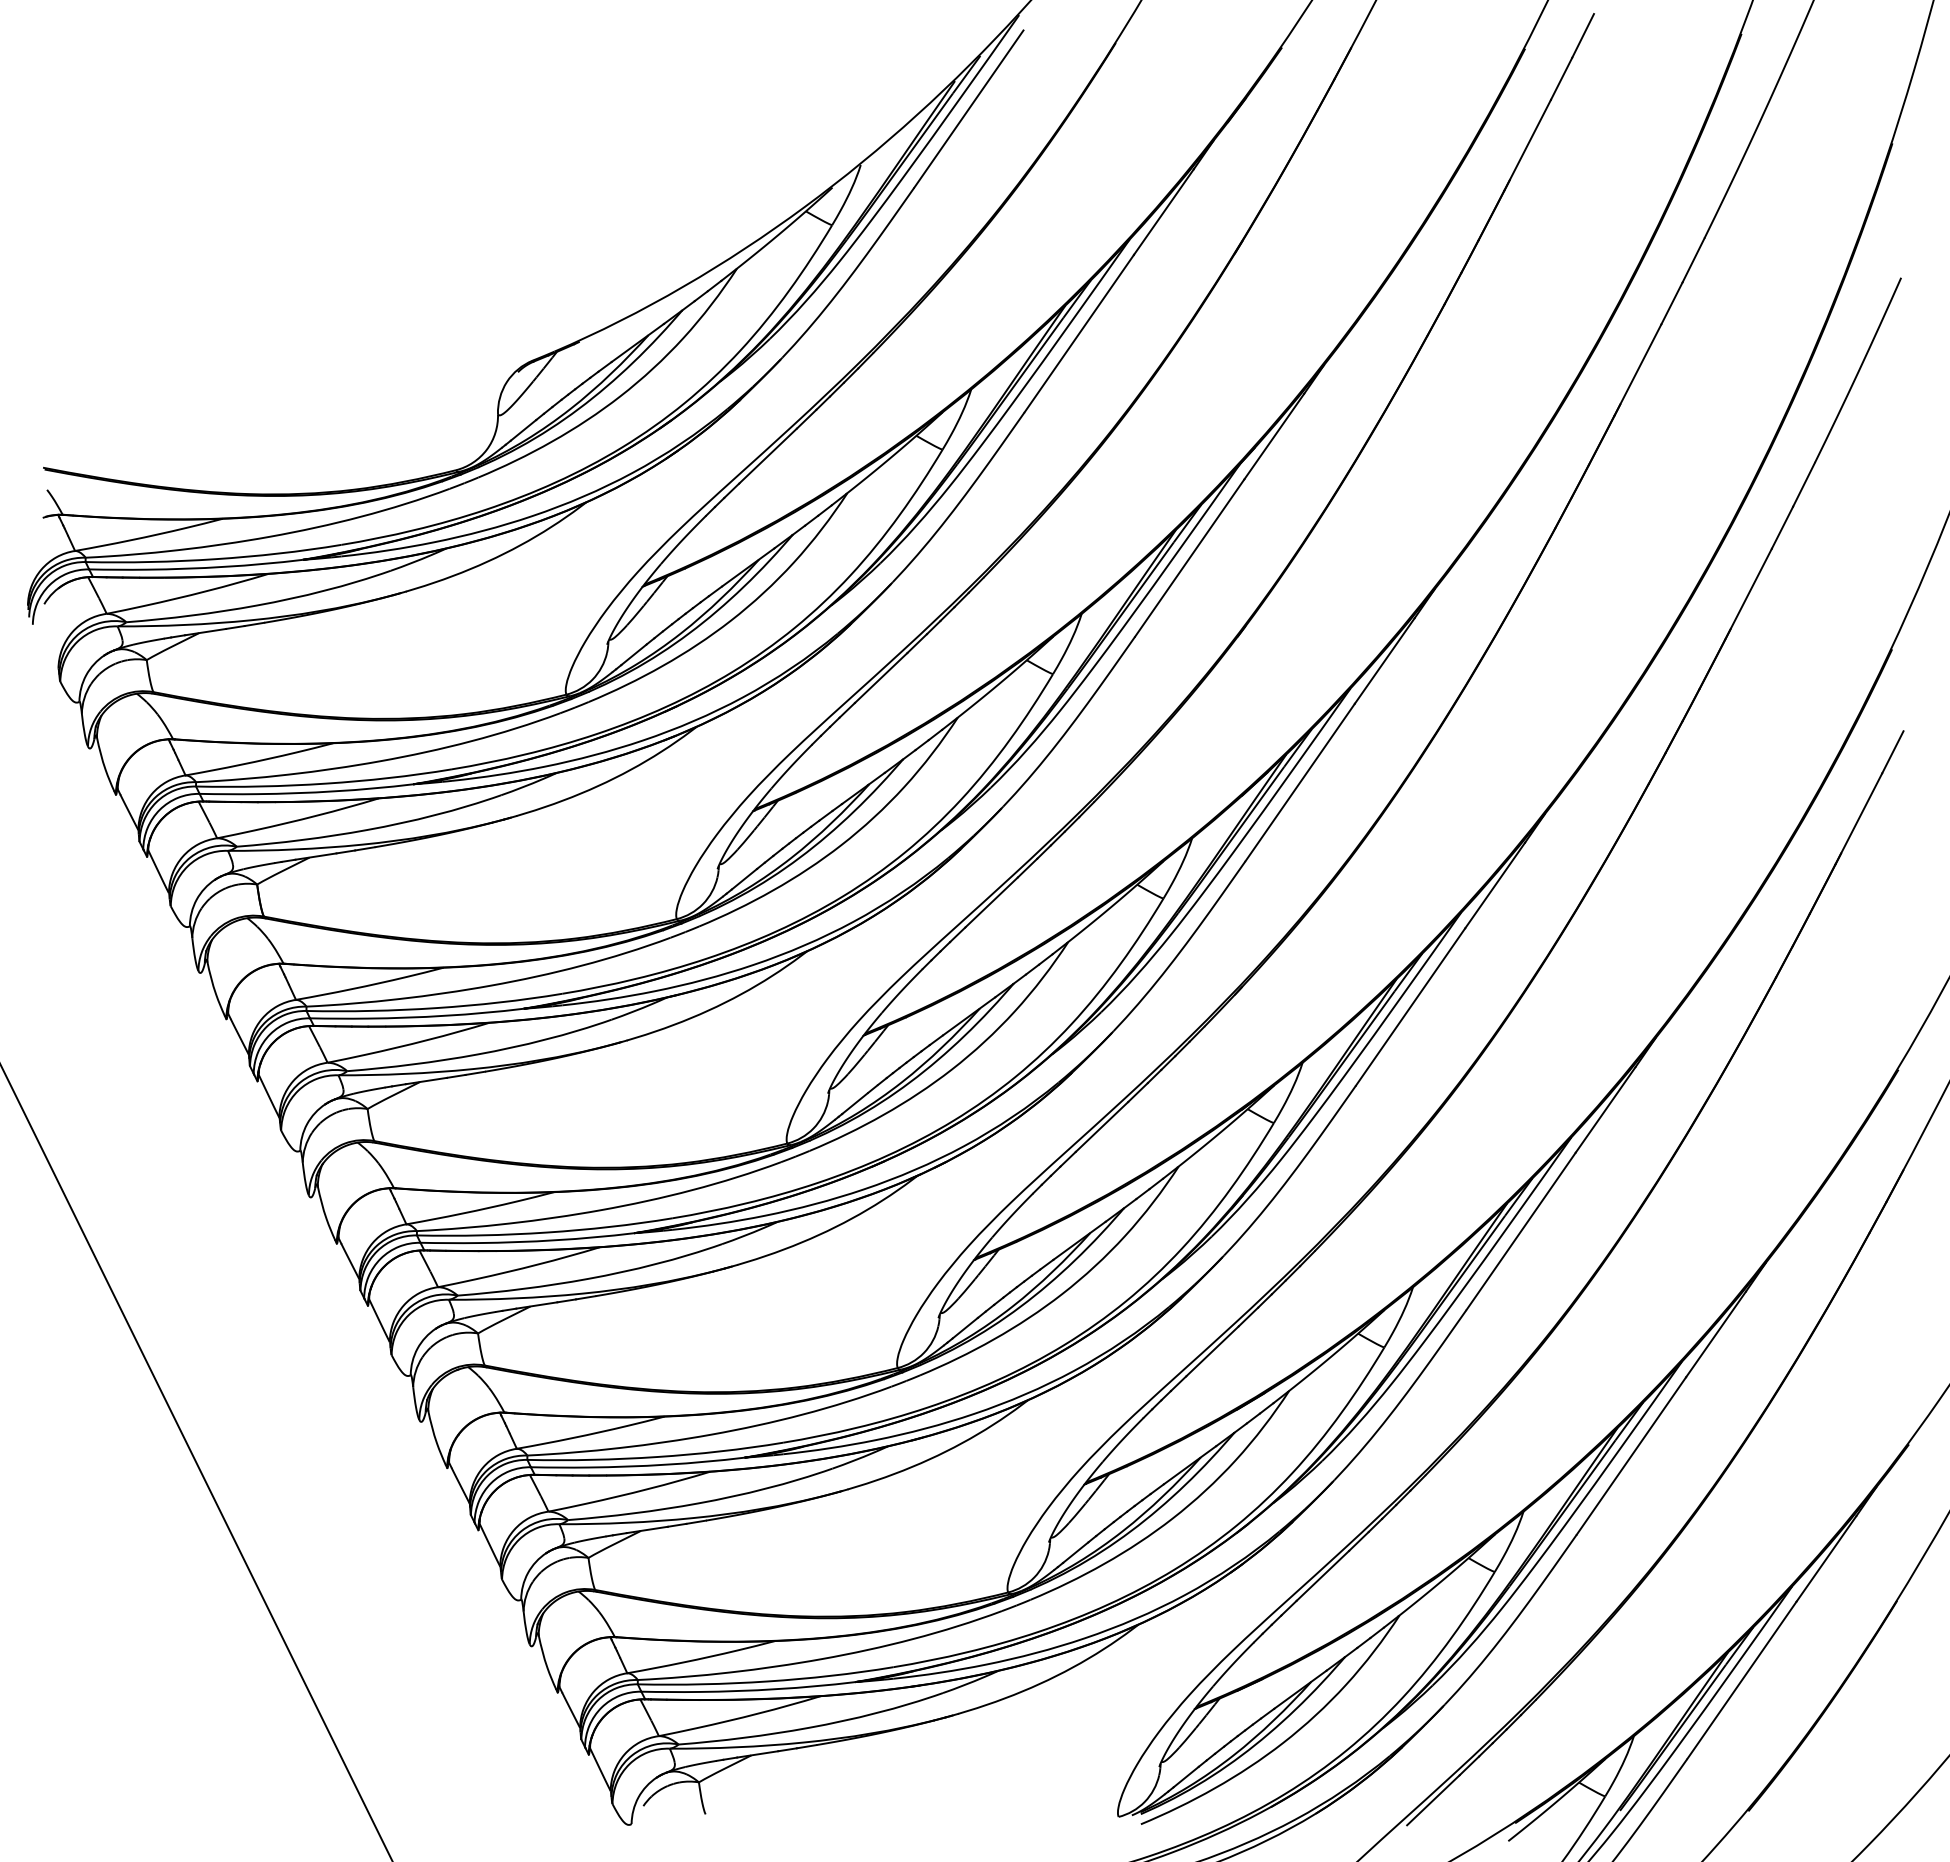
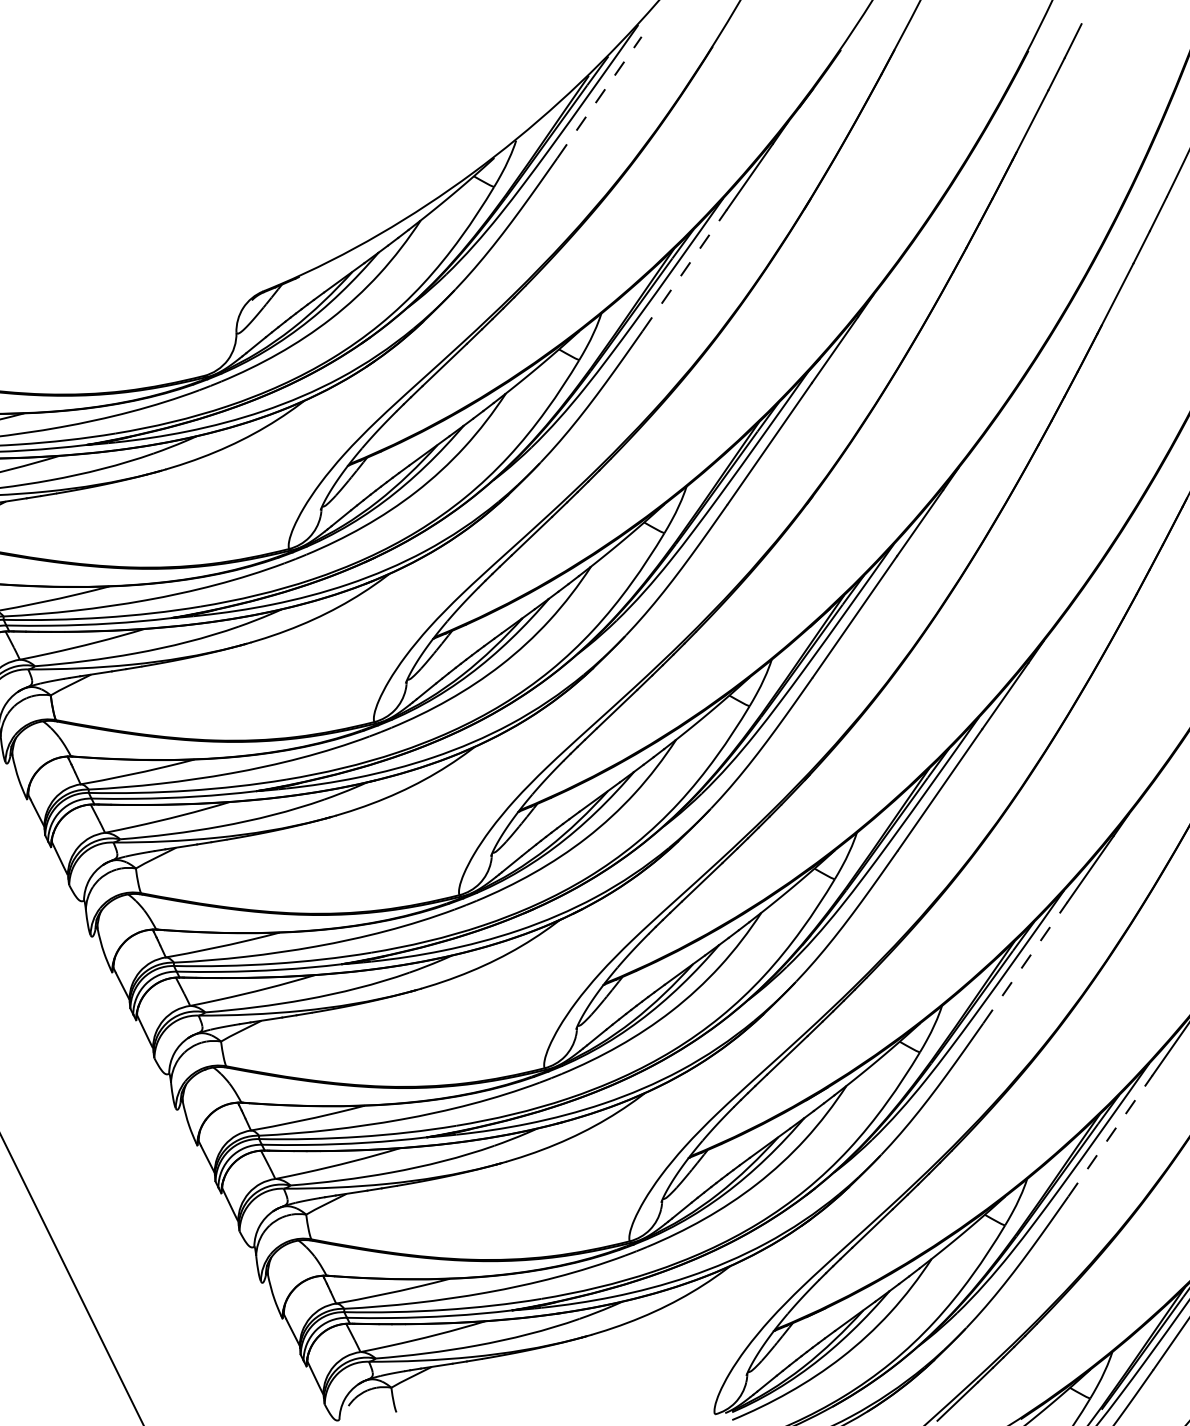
line: (968, 109) -> (599, 97), solid -> dashed
line: (1079, 333) -> (684, 270), solid -> dashed
line: (1521, 1231) -> (1025, 962), solid -> dashed
line: (1631, 1455) -> (1110, 1135), solid -> dashed

